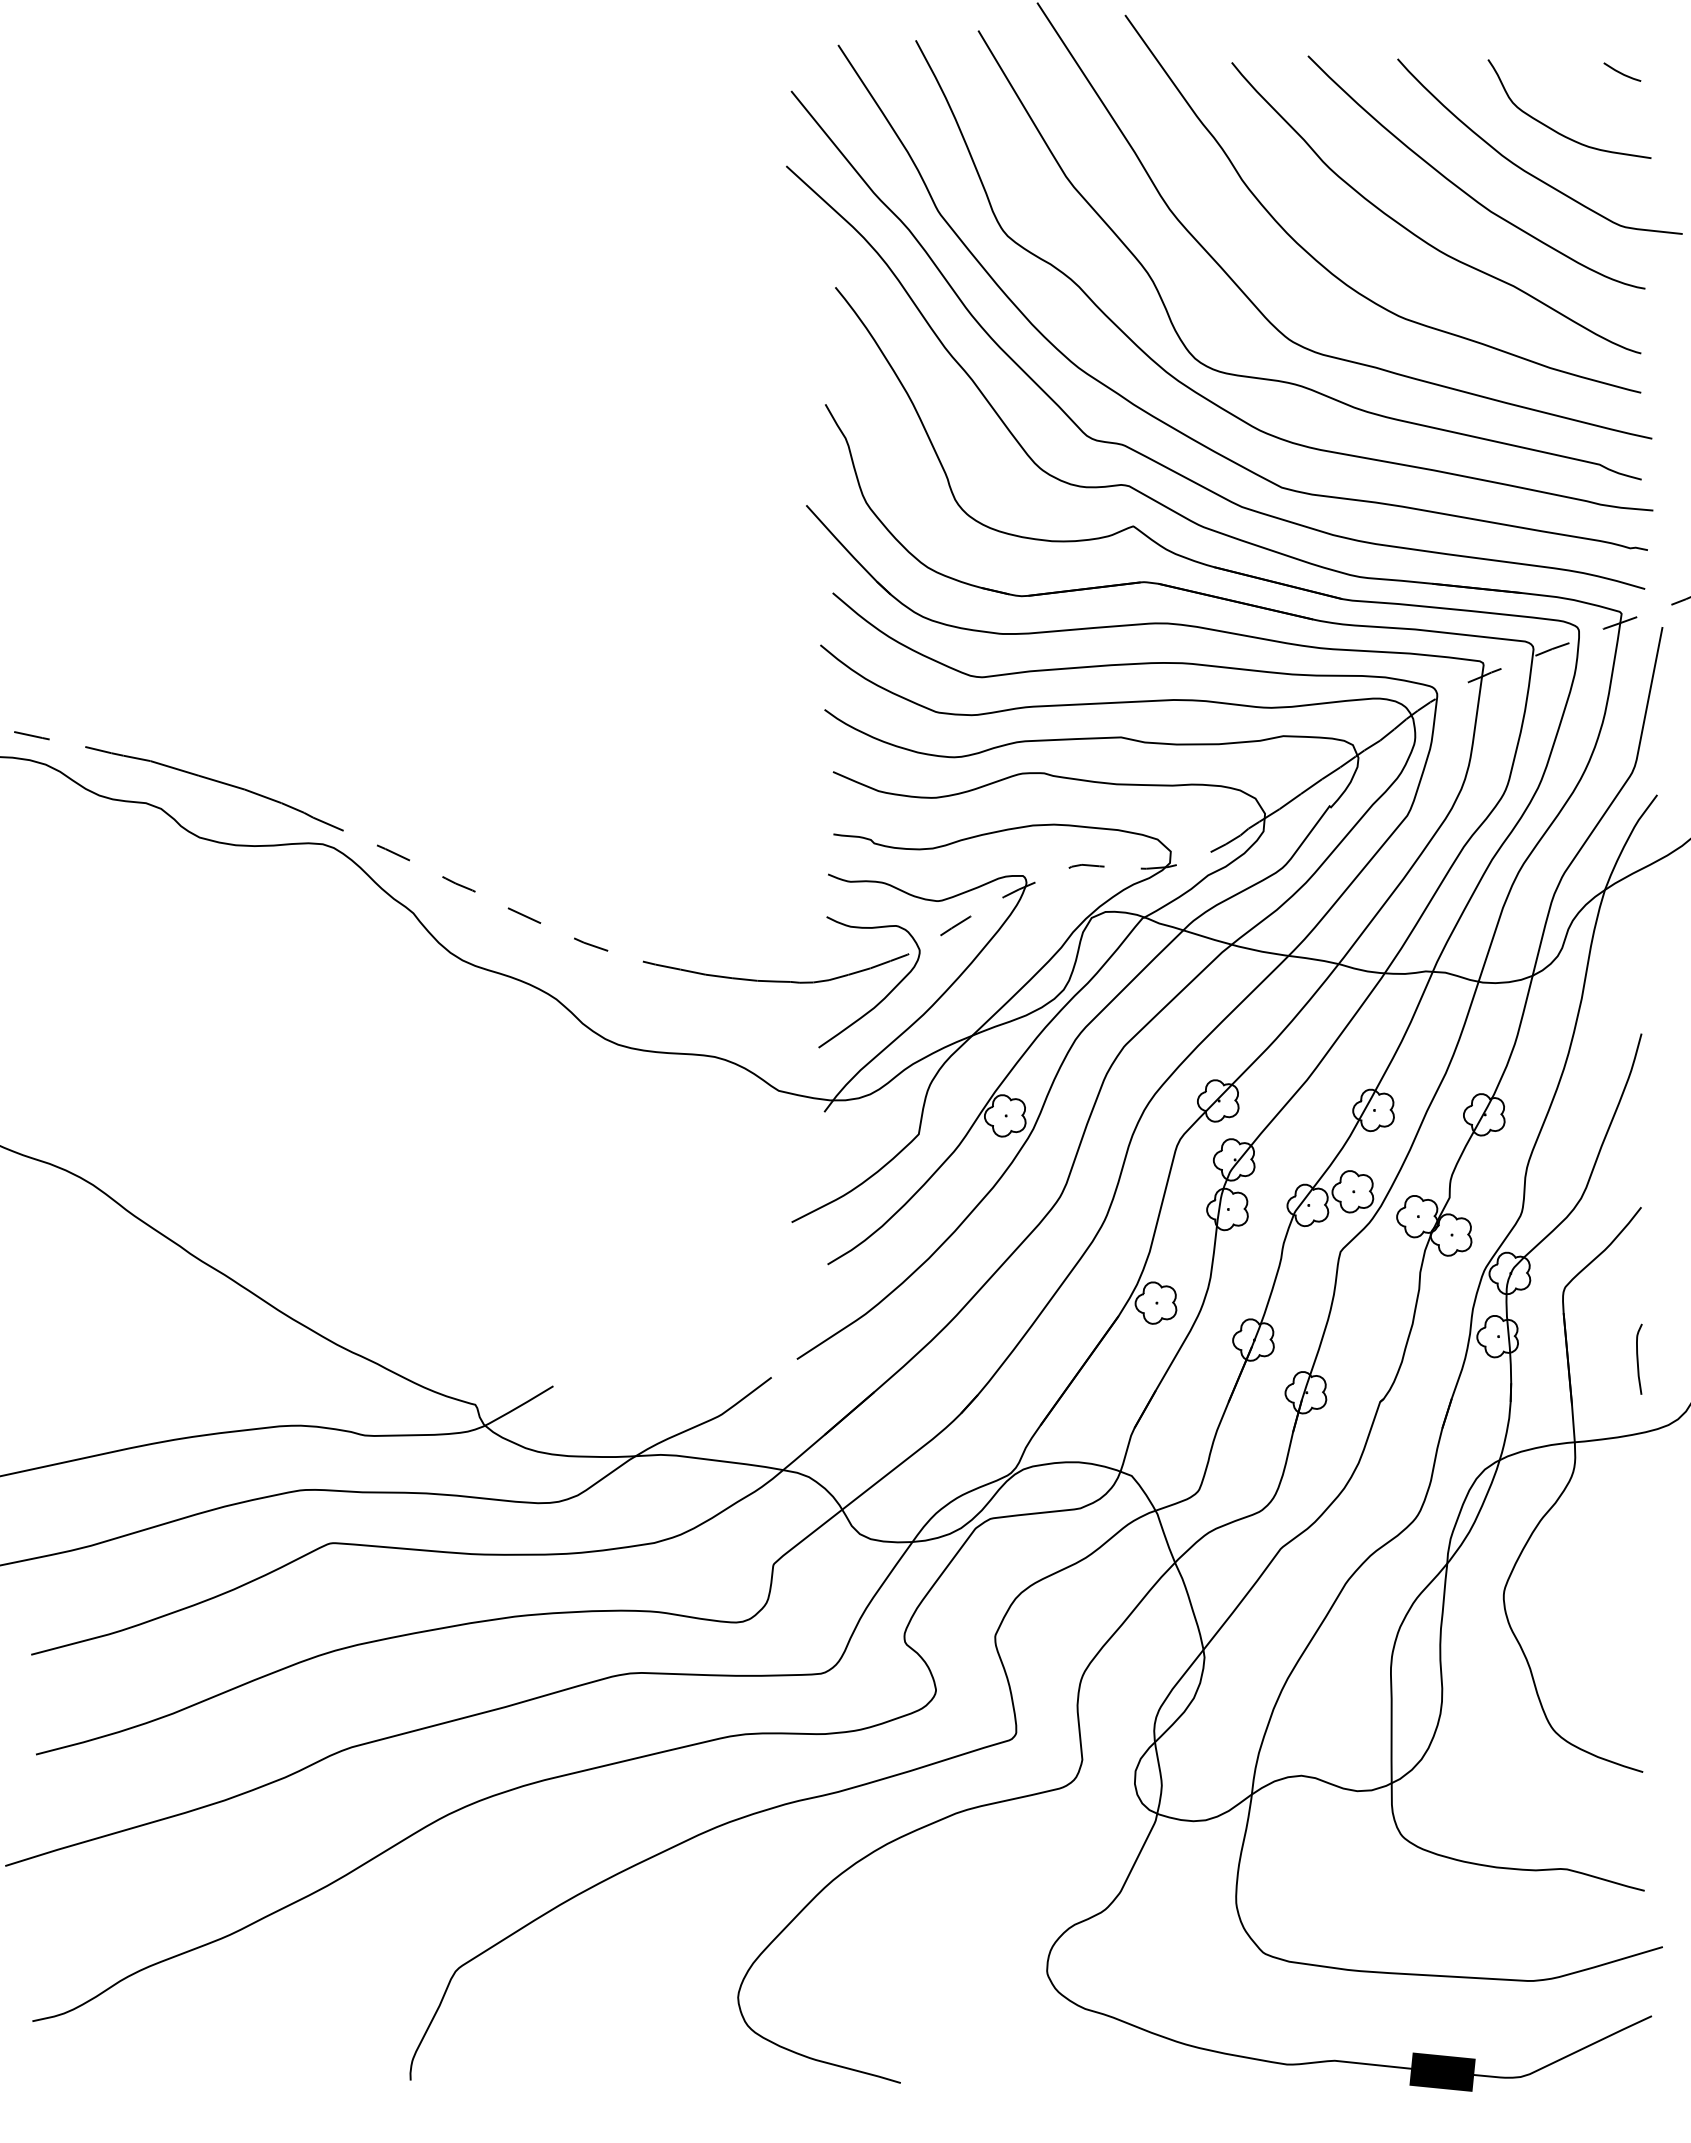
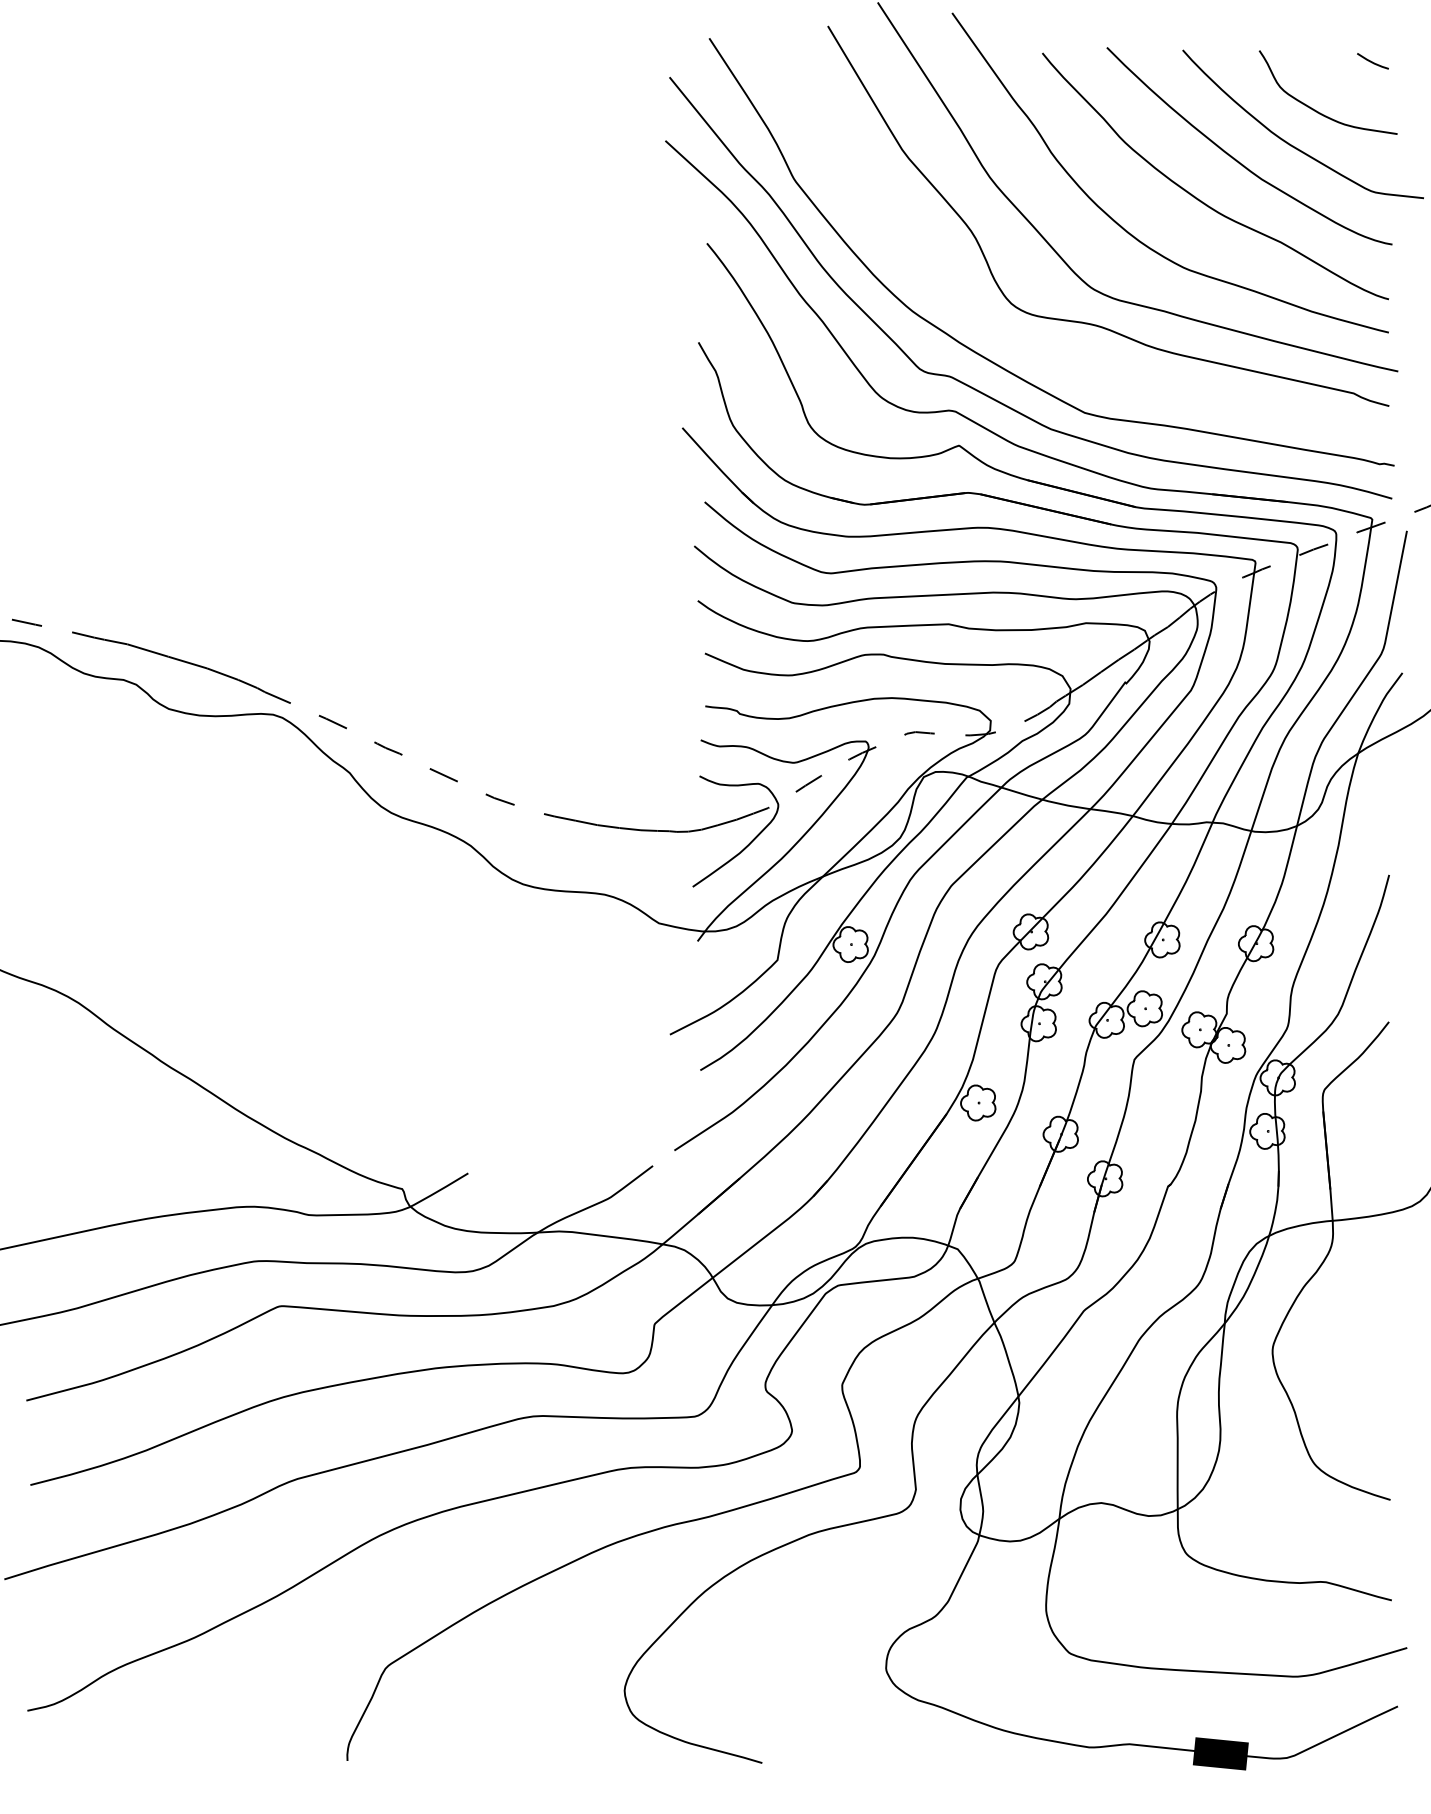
curve: (1206, 397) -> (1021, 336), removed
curve: (1638, 1358) -> (1386, 1149), removed

